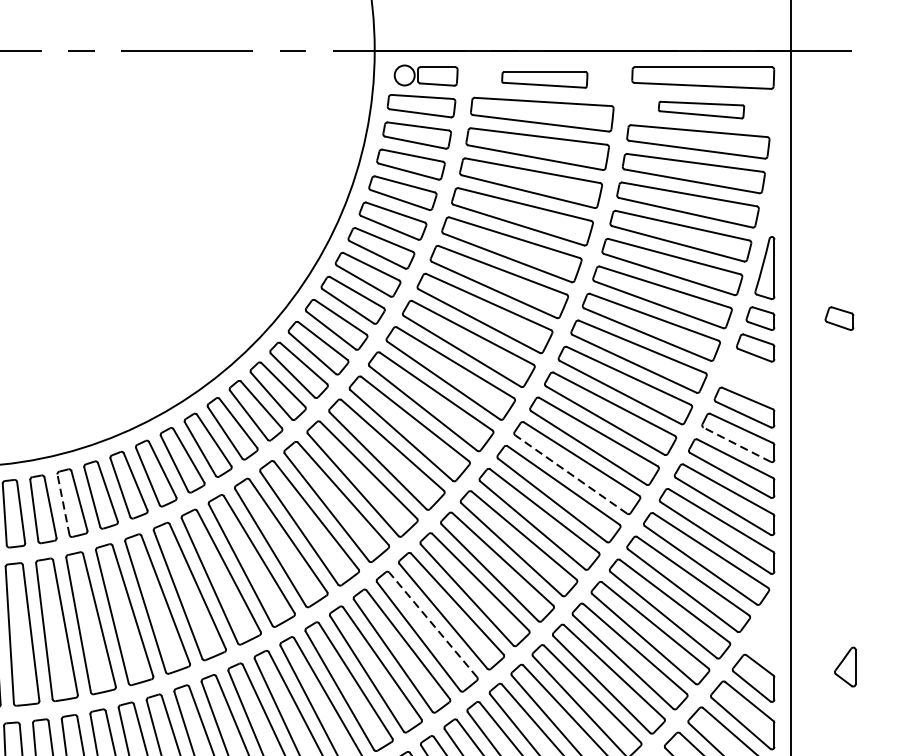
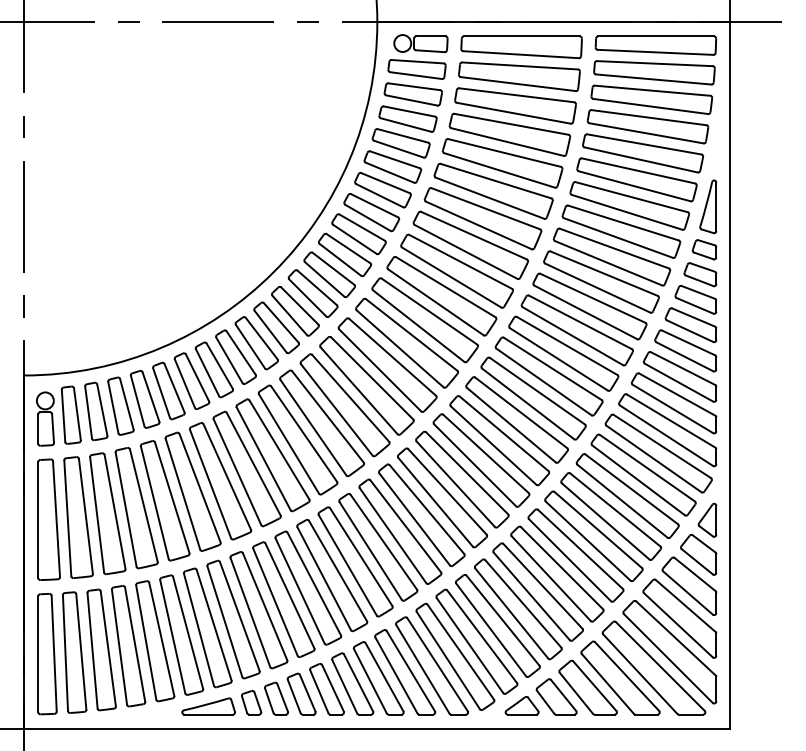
part: (544, 80) -> (521, 47), size x1.67
part: (701, 109) -> (654, 72), size x1.67
part: (839, 318) -> (771, 249), removed
part: (749, 377) -> (695, 299), added
line: (736, 444) -> (684, 356), dashed -> solid
line: (571, 473) -> (544, 381), dashed -> solid
line: (63, 504) -> (113, 407), dashed -> solid
line: (432, 624) -> (426, 509), dashed -> solid
part: (845, 666) -> (707, 519), moved

